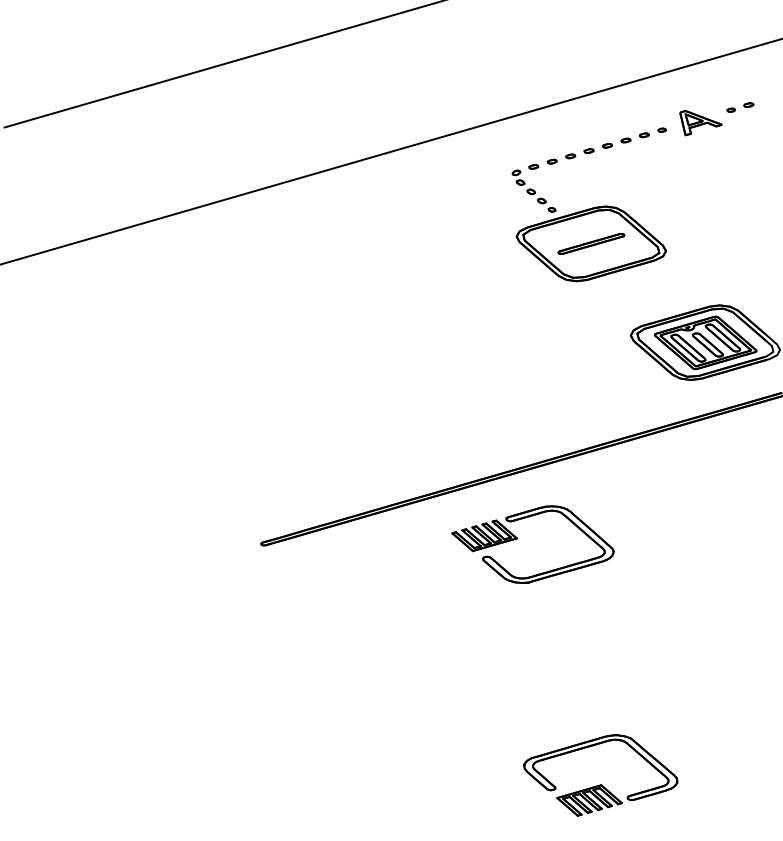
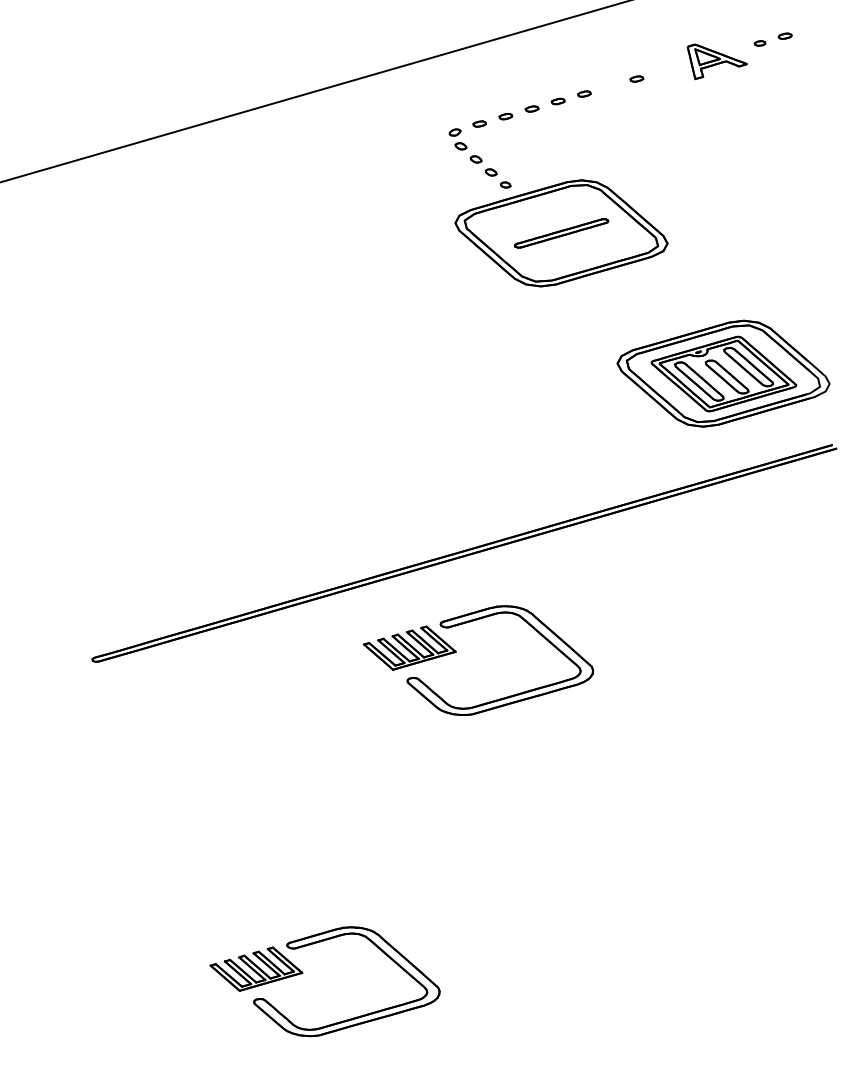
part: (661, 129) -> (661, 70), removed
part: (625, 140) -> (610, 86), removed
part: (409, 765) -> (303, 974), added
part: (600, 784) -> (574, 1001), removed

